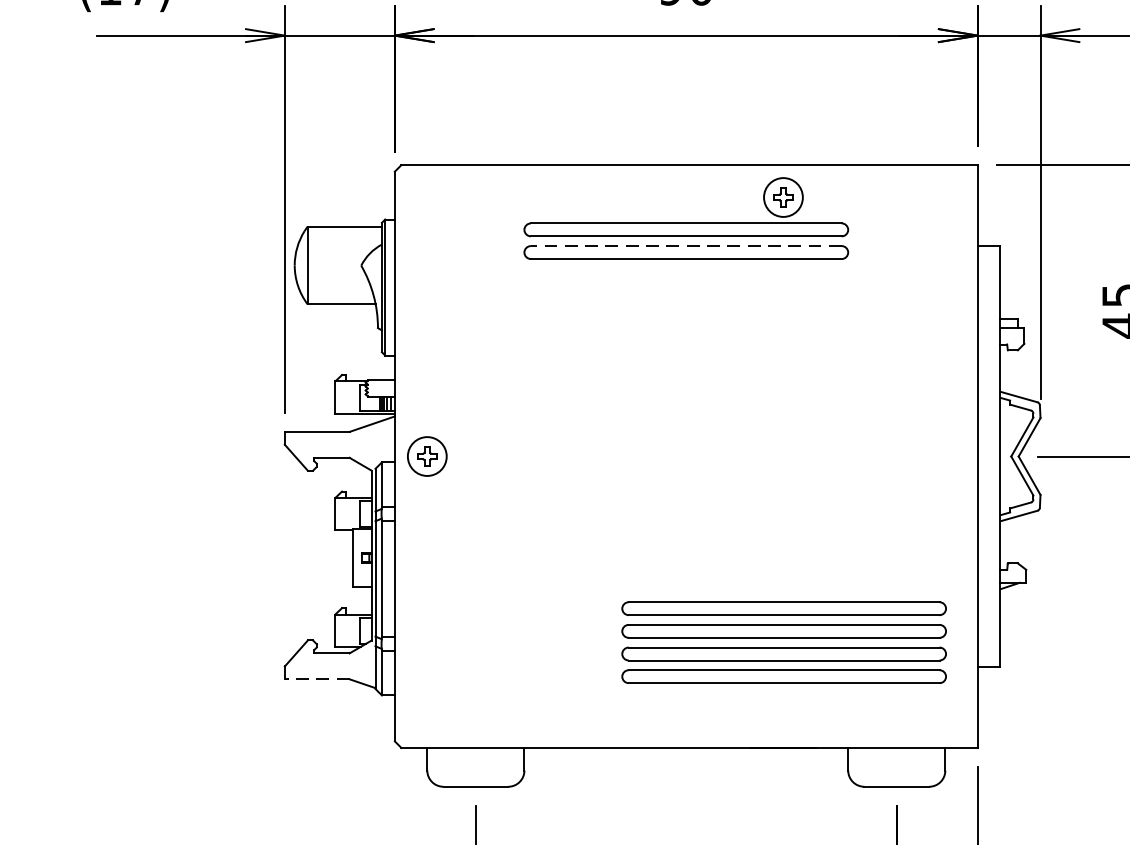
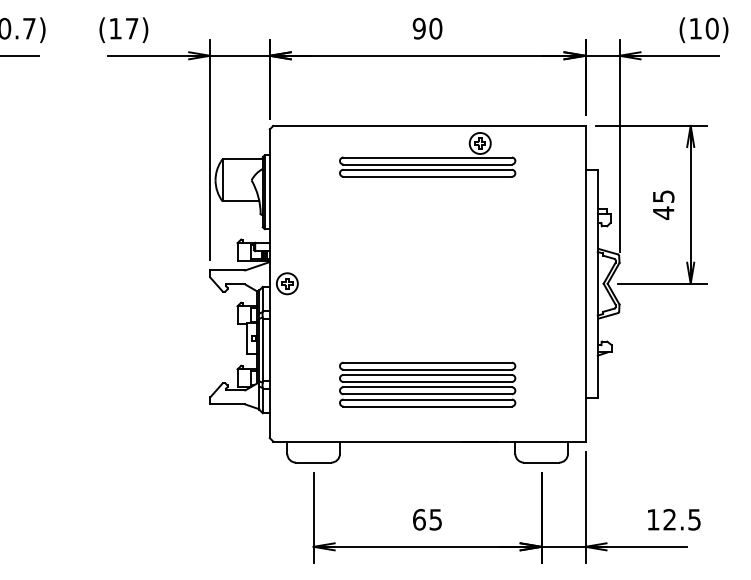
line: (686, 245) -> (427, 169), dashed -> solid
part: (783, 642) -> (427, 384), moved
line: (316, 679) -> (227, 404), dashed -> solid

